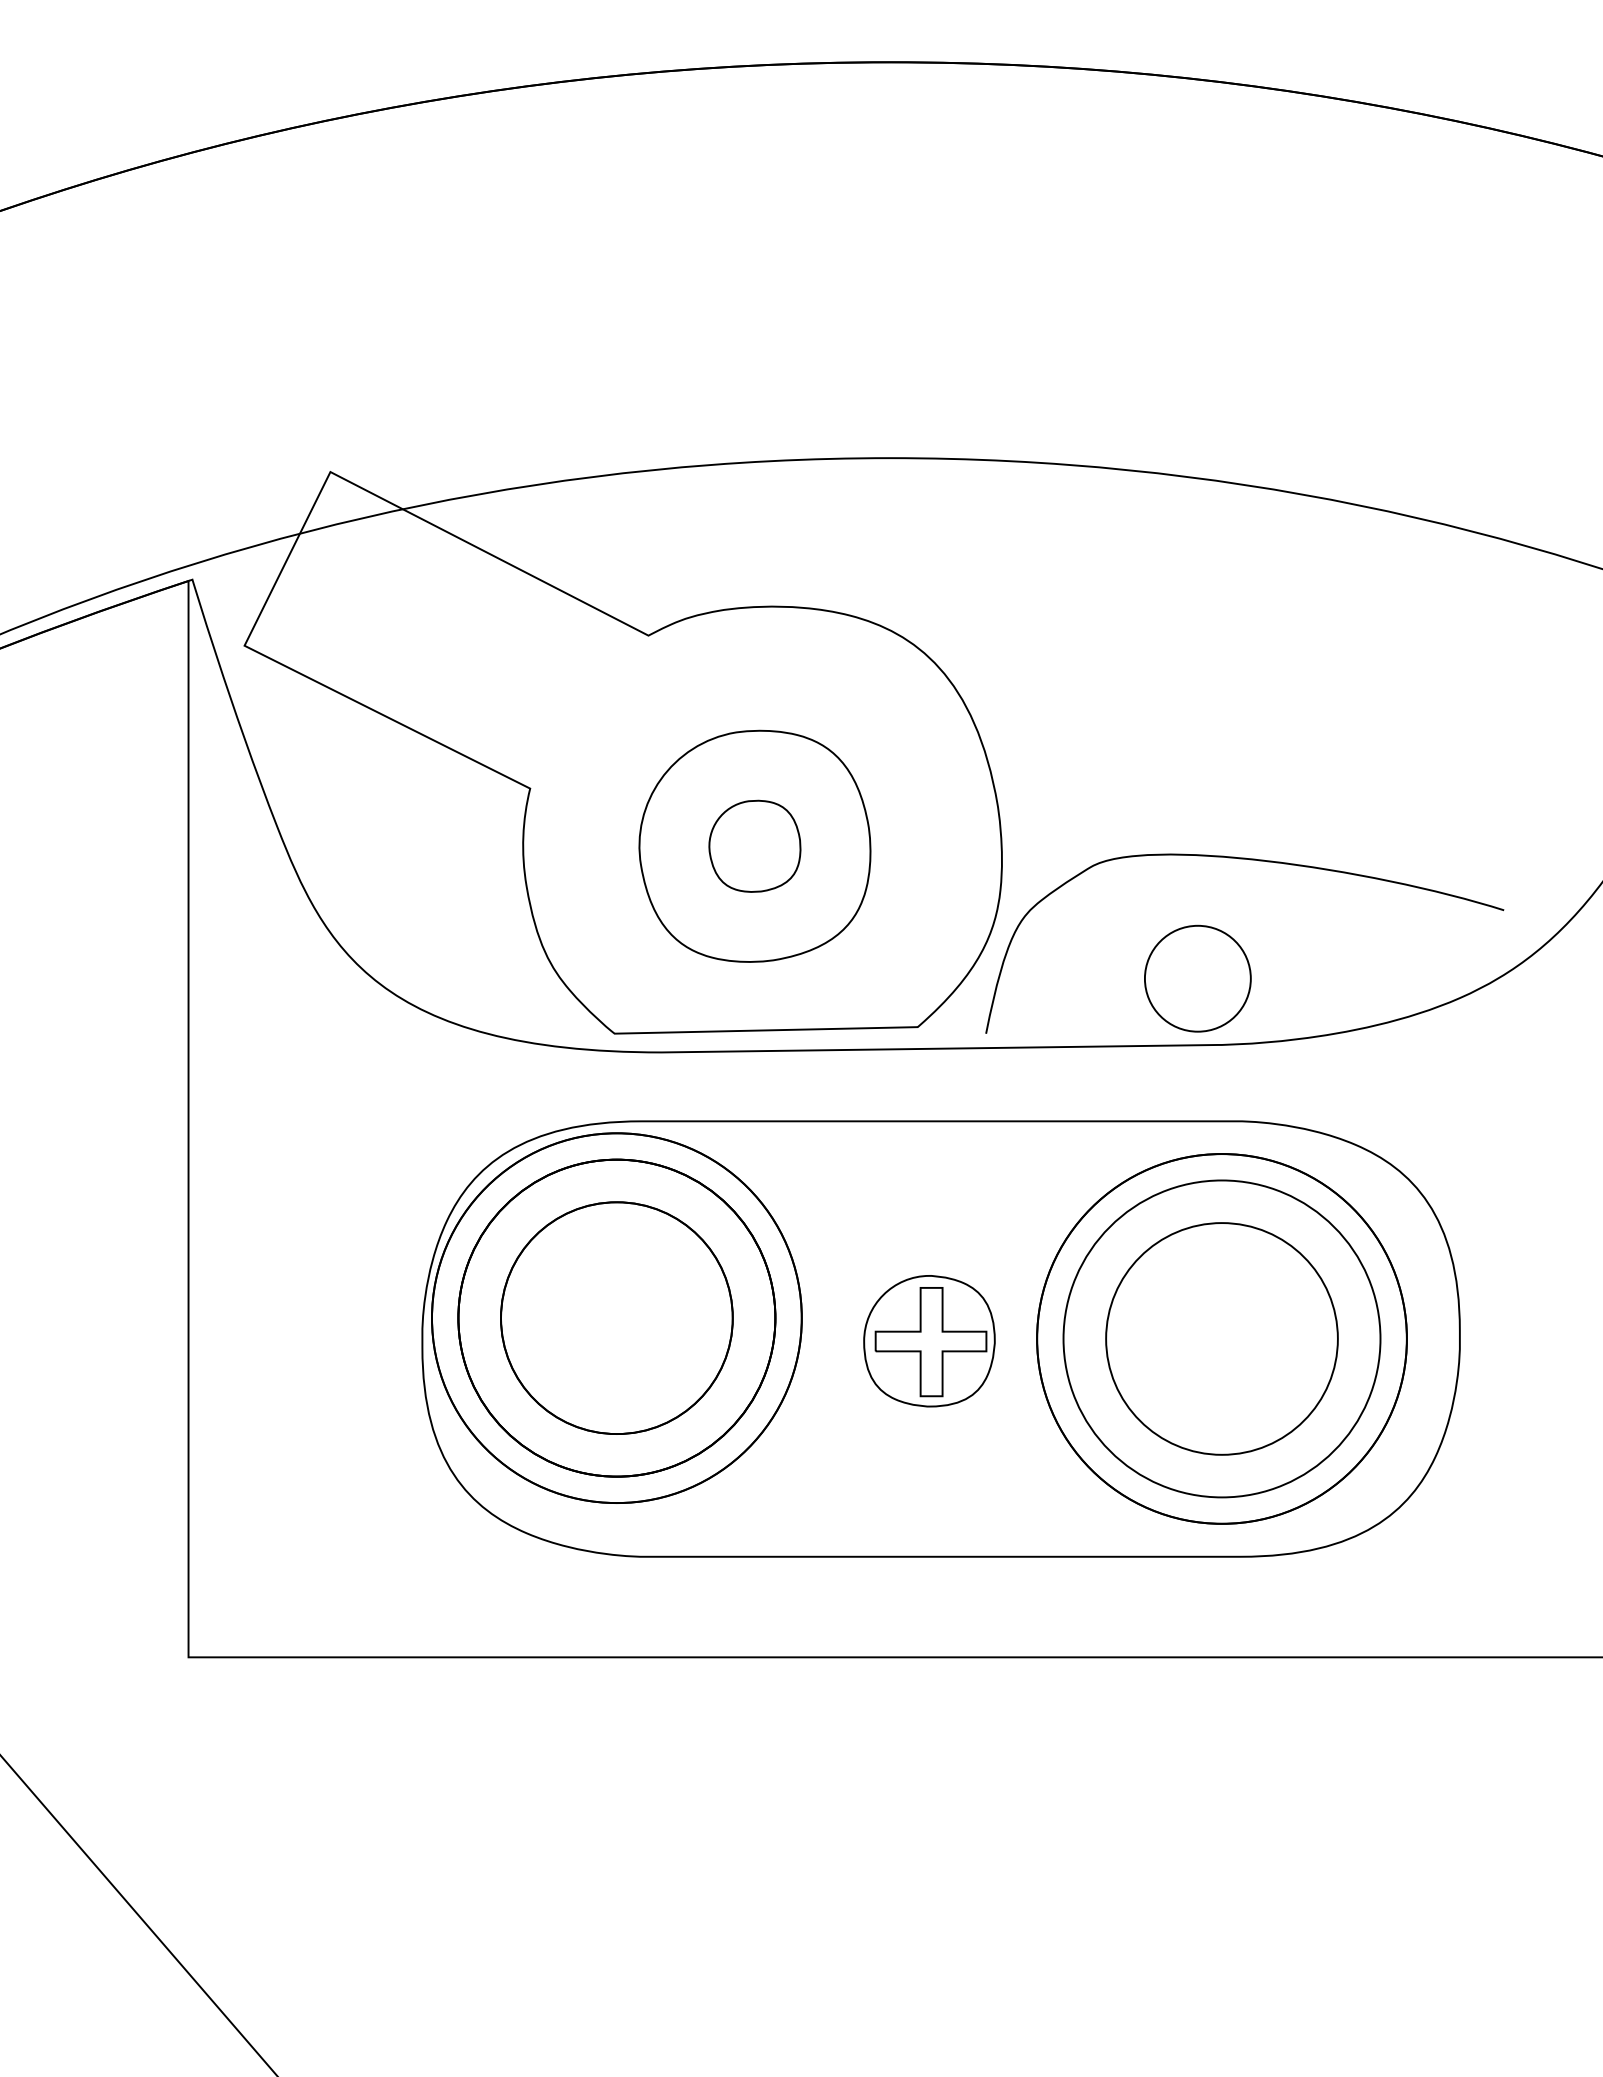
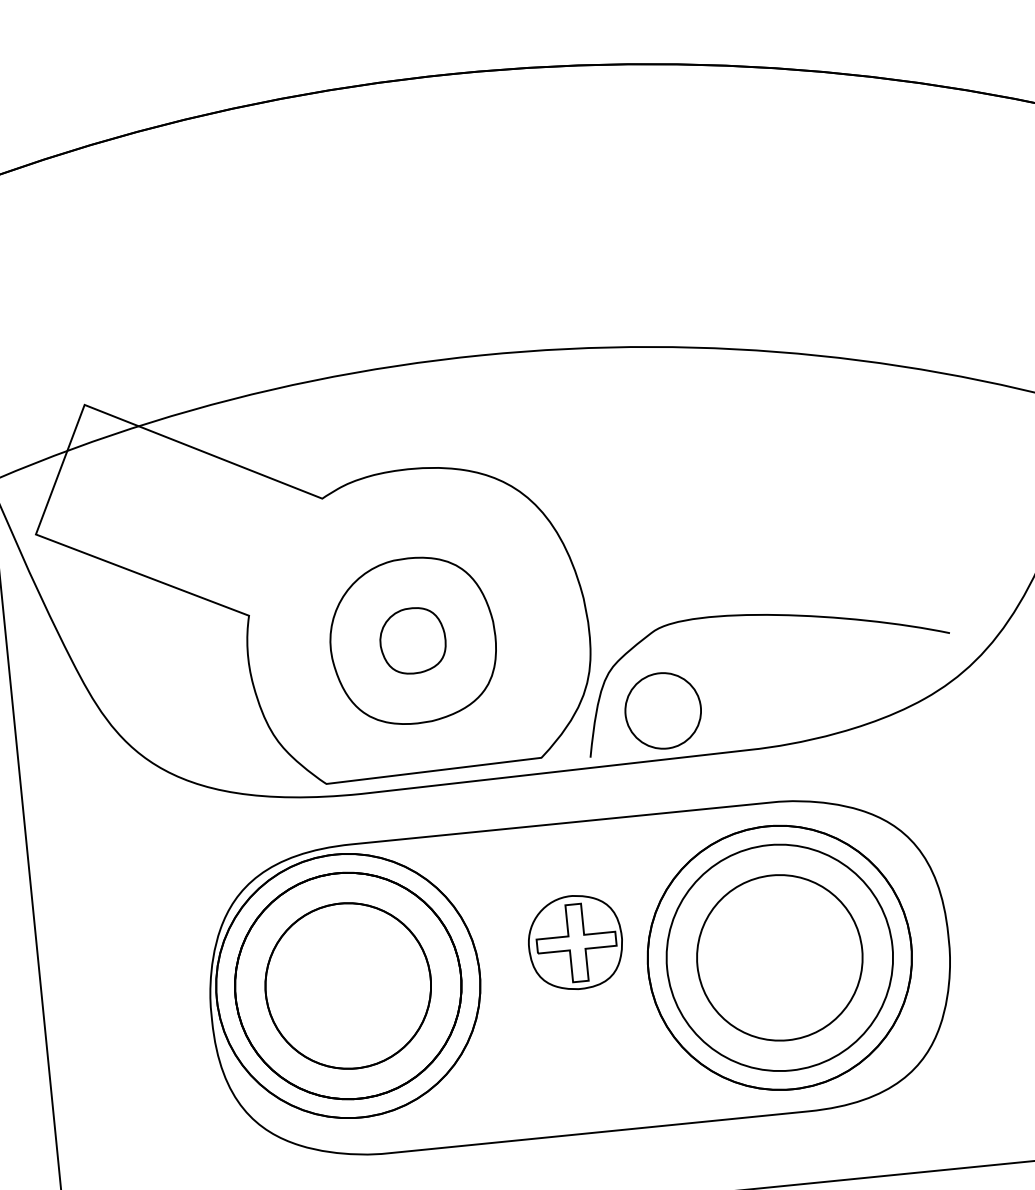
part: (1197, 978) -> (662, 710), moved
part: (929, 1341) -> (575, 942), moved

